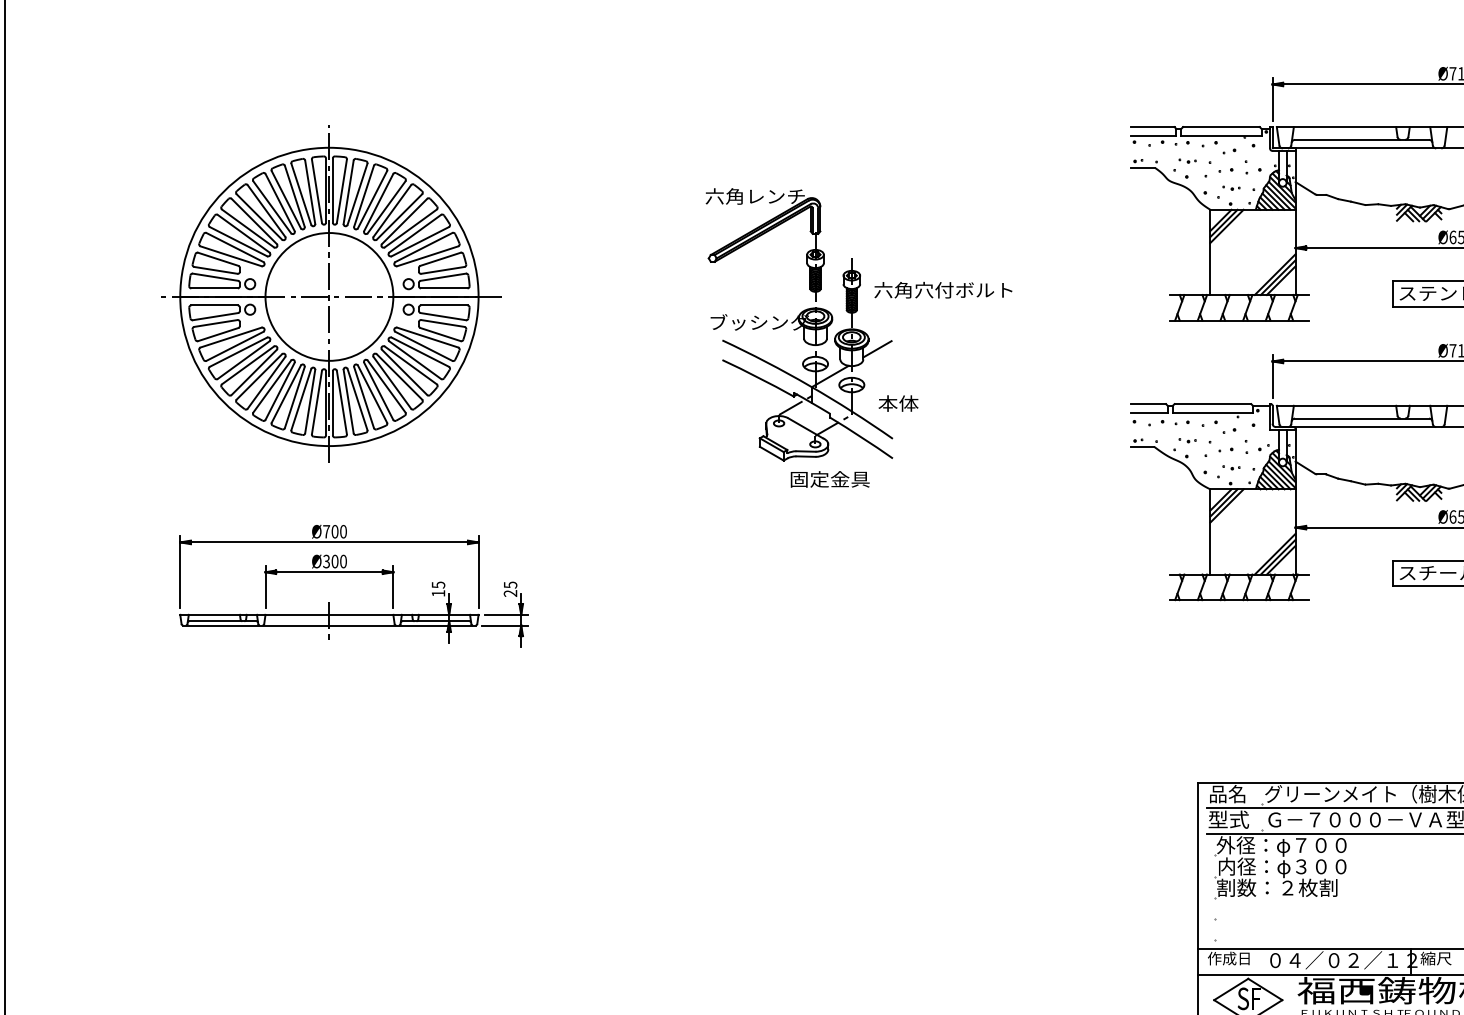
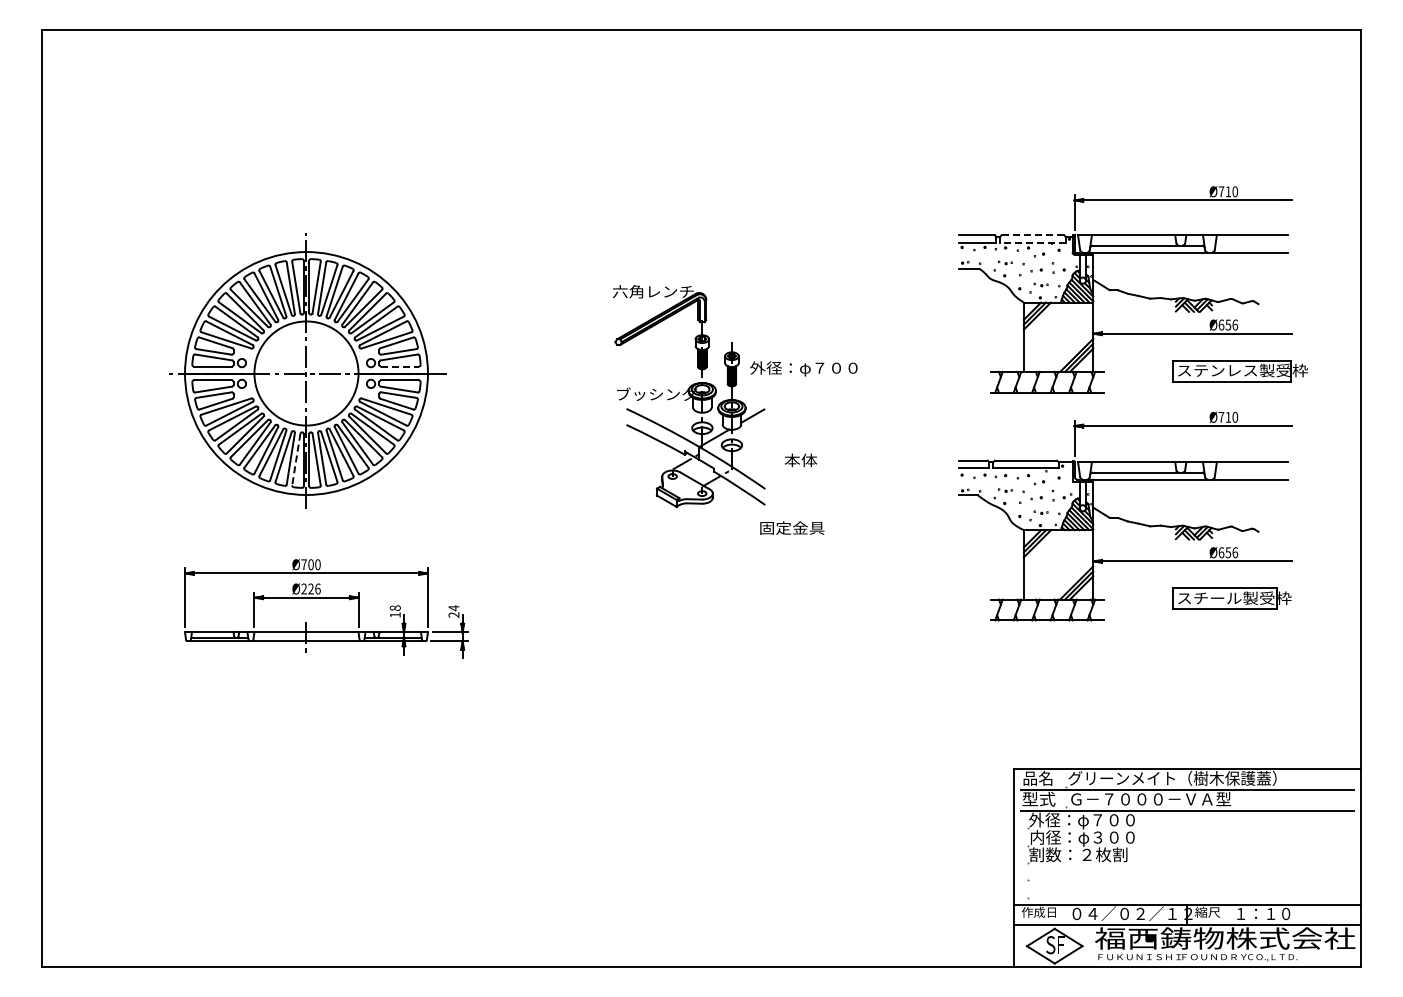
line: (1220, 127) -> (1032, 235), solid -> dashed
line: (1220, 136) -> (1032, 242), solid -> dashed
line: (444, 288) -> (400, 366), solid -> dashed
text: (943, 290) -> (806, 368), 六角穴付ボルト -> 外径：φ７００
line: (317, 403) -> (296, 460), solid -> dashed
text: (897, 403) -> (800, 460), moved
text: (830, 478) -> (792, 527), moved
text: (334, 560) -> (310, 588), Ø300 -> Ø226
text: (437, 584) -> (394, 607), 15 -> 18
text: (509, 585) -> (453, 608), 25 -> 24

